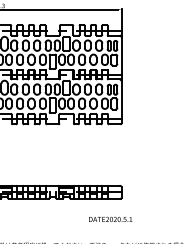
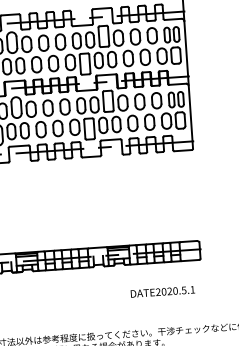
text: (110, 218) -> (162, 290), moved

